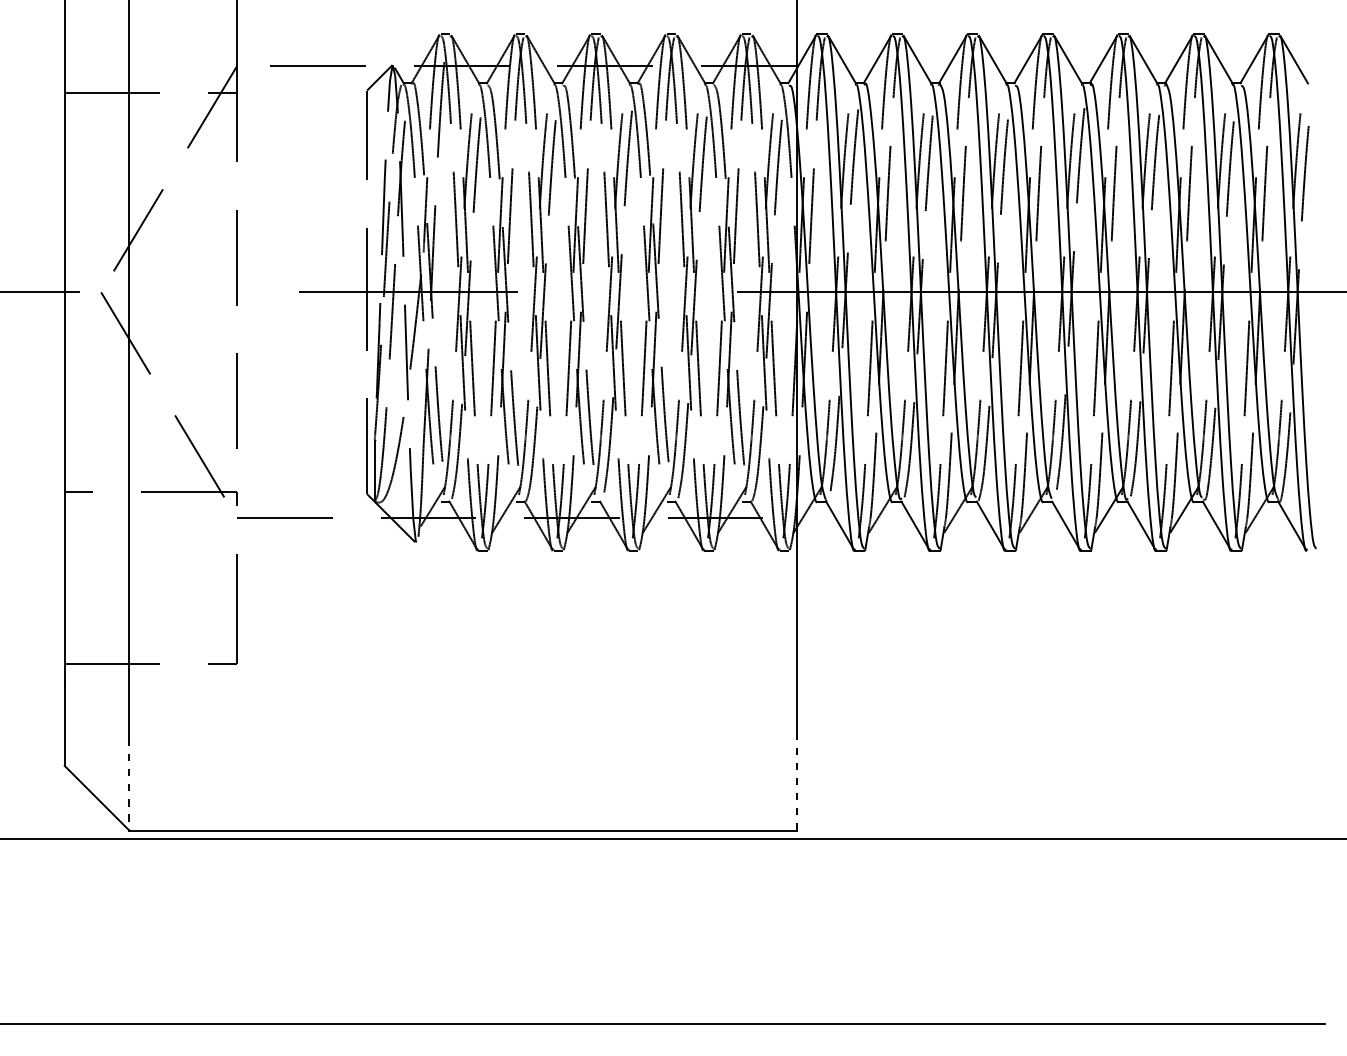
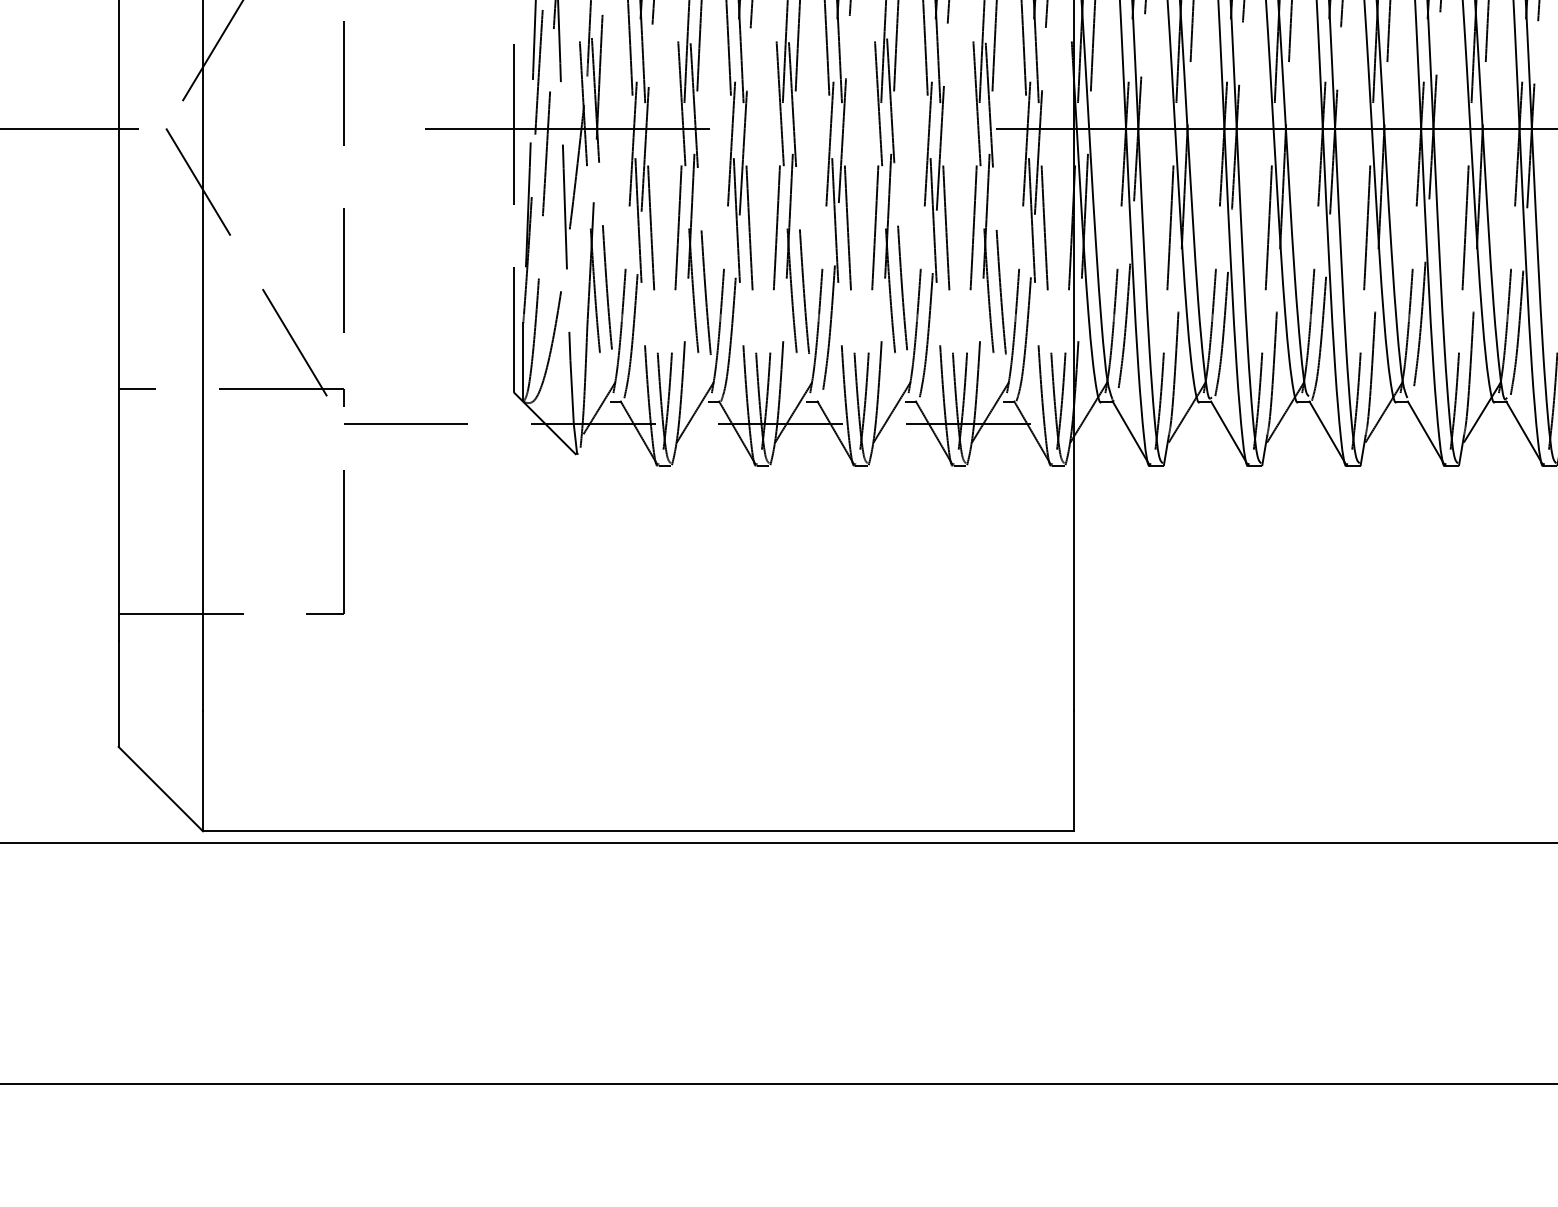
line: (129, 784) -> (203, 771), dashed -> solid
line: (796, 784) -> (1074, 771), dashed -> solid

